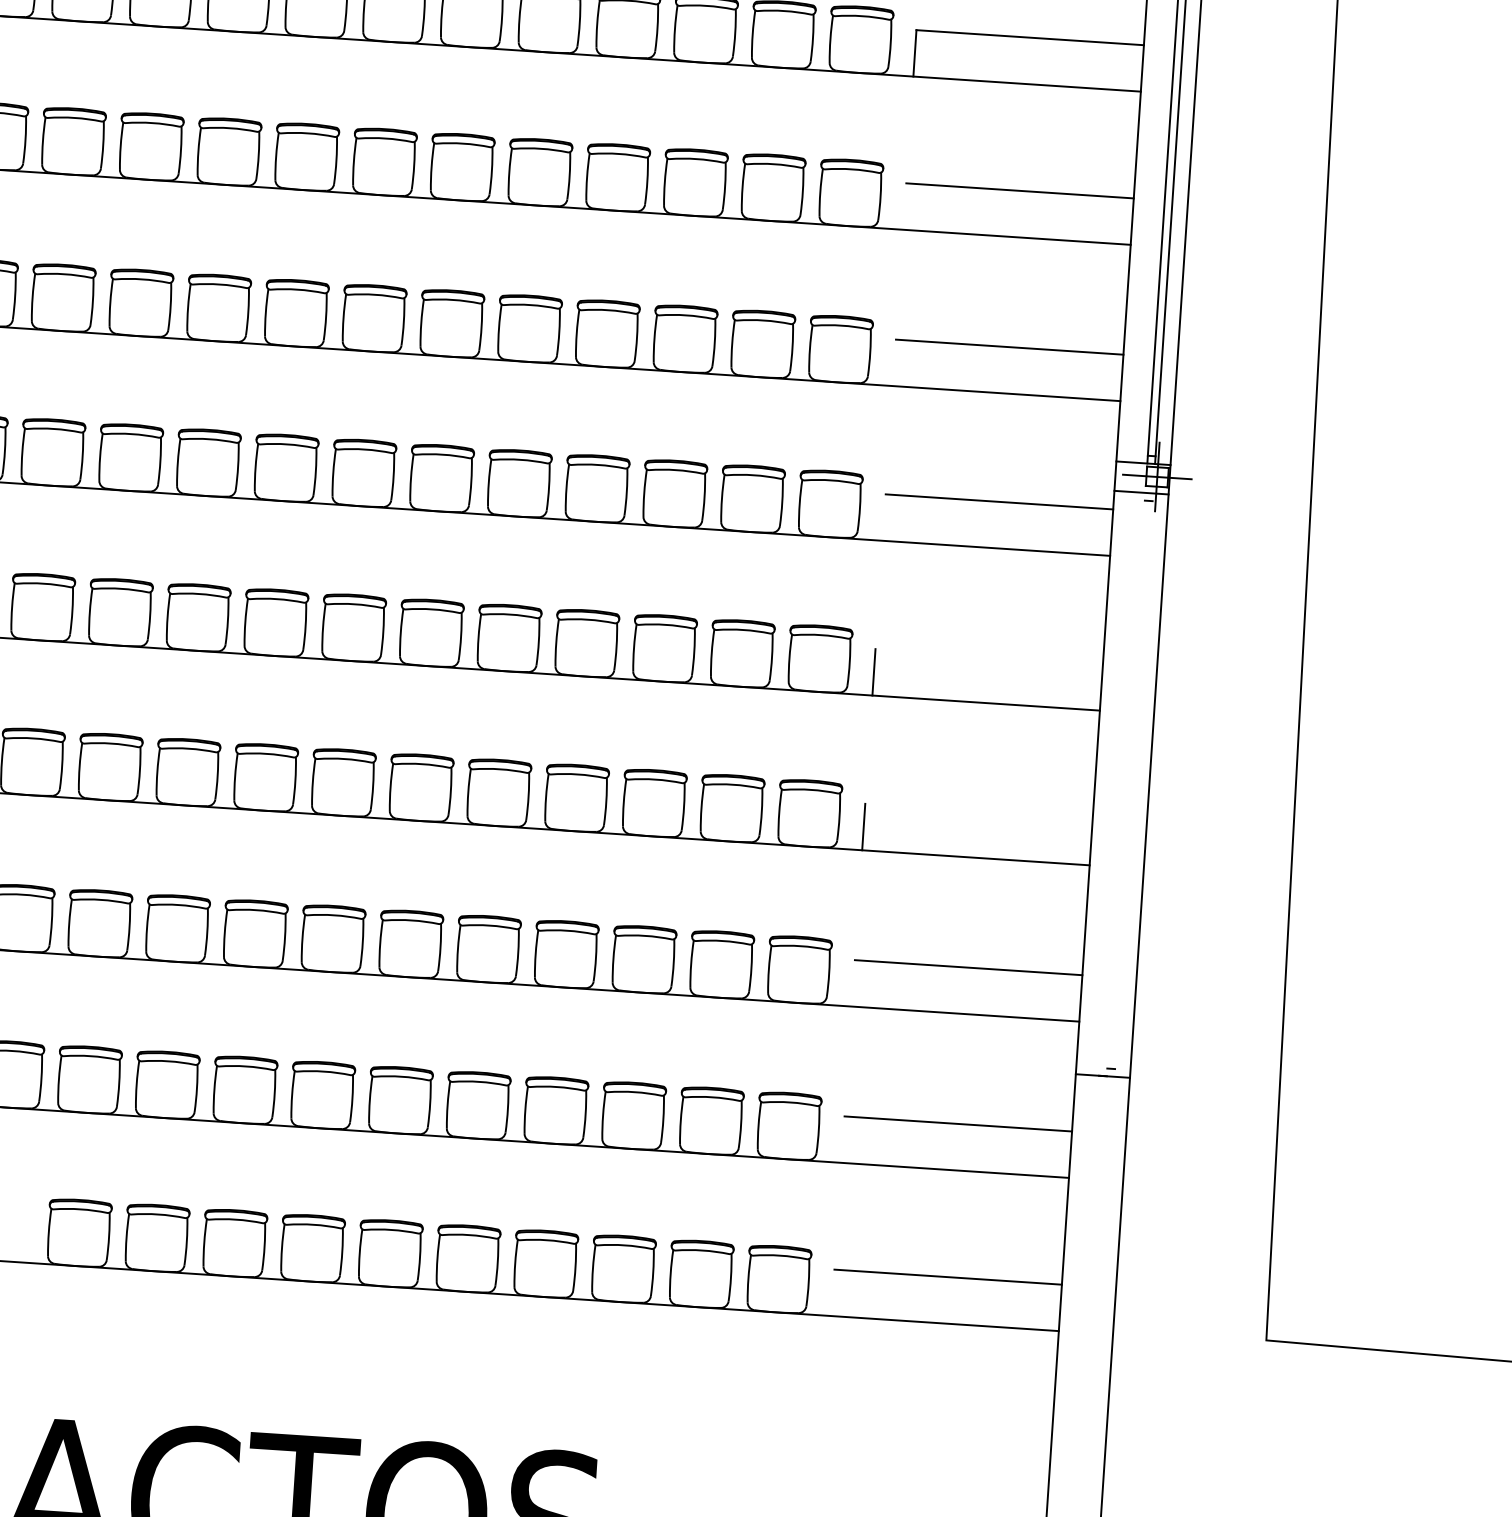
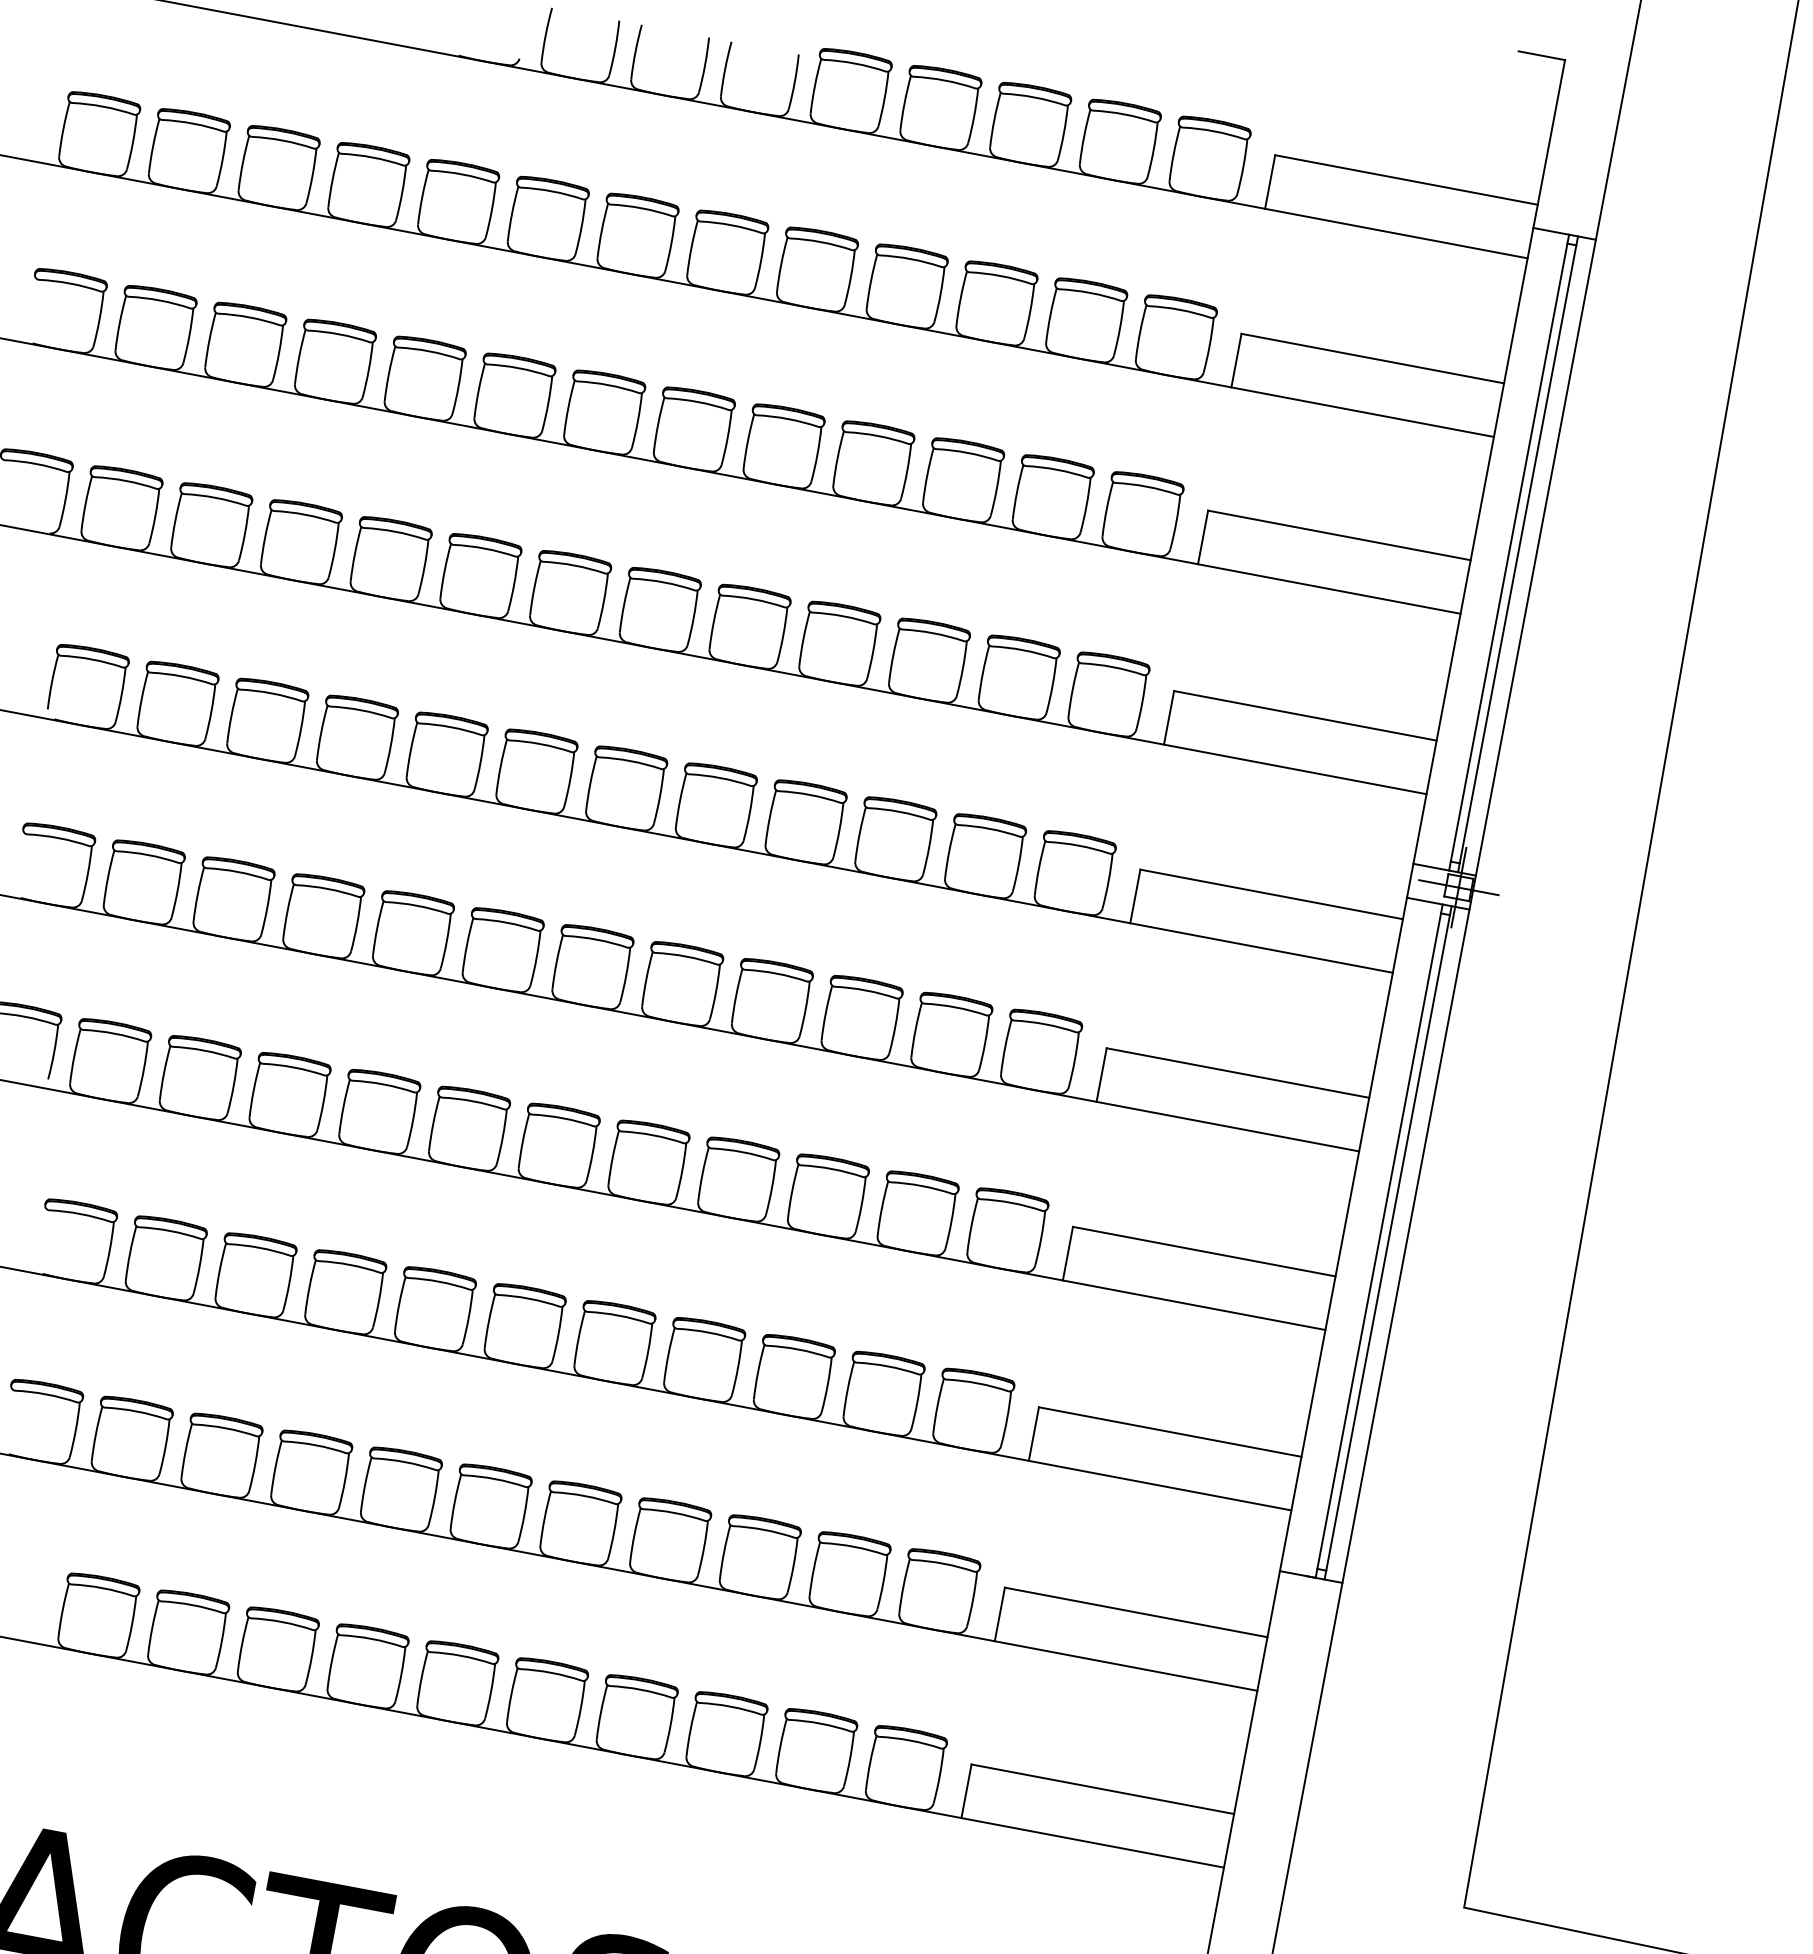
line: (905, 206) -> (1203, 537), added
line: (893, 362) -> (1168, 717), added
line: (884, 517) -> (1135, 896), added
line: (988, 656) -> (1237, 1072), added
line: (1125, 784) -> (1378, 1240), added
line: (1133, 784) -> (1387, 1242), added
line: (979, 811) -> (1204, 1251), added
line: (852, 982) -> (1033, 1433), added
line: (842, 1139) -> (999, 1614), added
line: (832, 1293) -> (966, 1791), added

